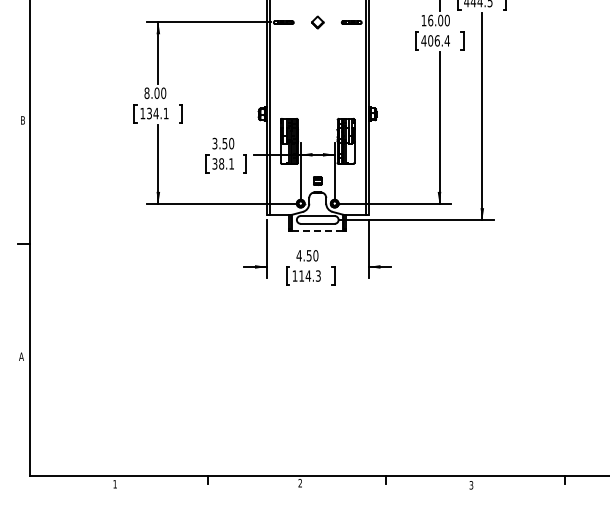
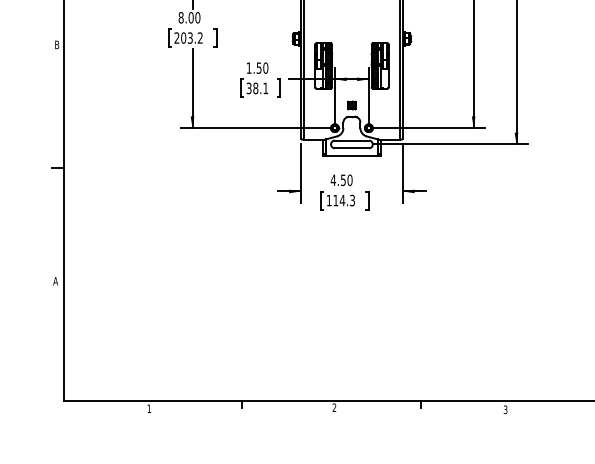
text: (154, 113) -> (188, 38), 134.1 -> 203.2
text: (214, 143) -> (248, 68), 3.50 -> 1.50
line: (317, 231) -> (351, 156), dashed -> solid

